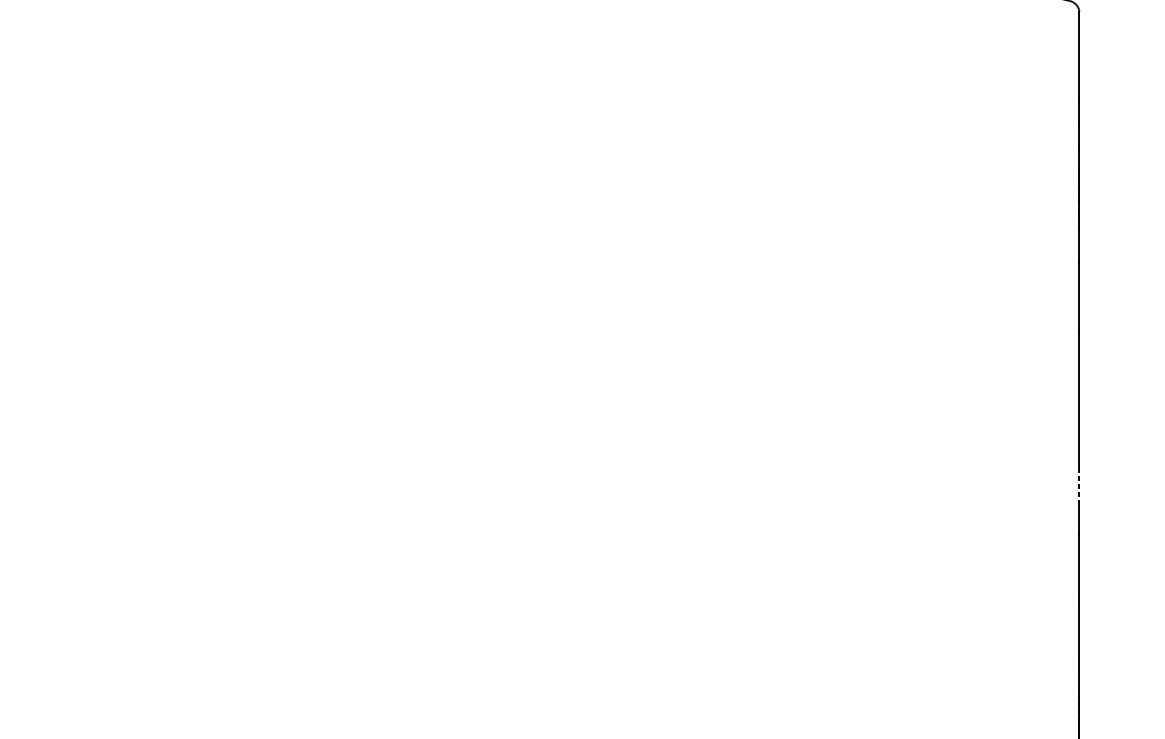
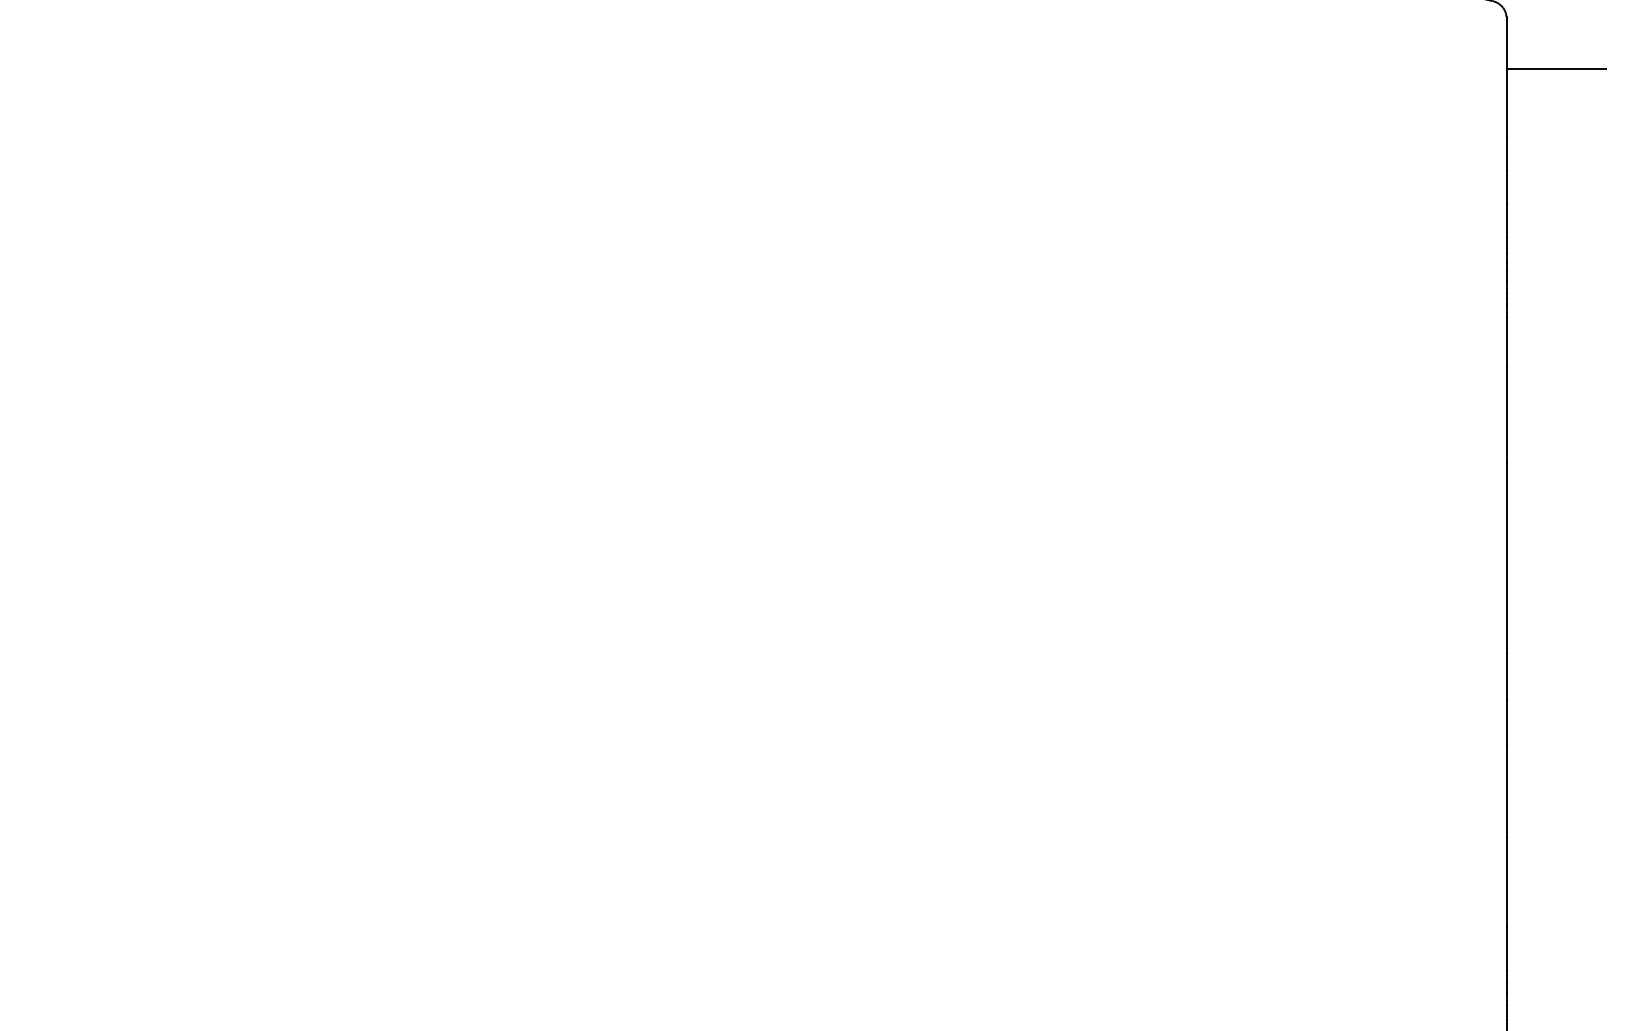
line: (1114, 49) -> (1555, 68), added
line: (1079, 485) -> (1506, 677), dashed -> solid

